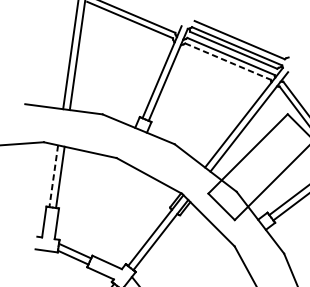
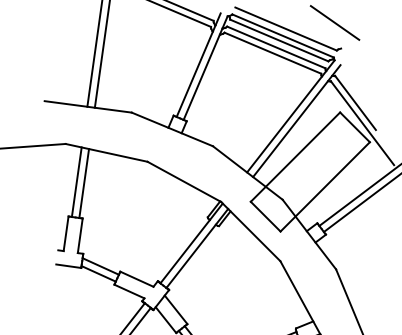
line: (282, 34) -> (334, 22), added
line: (228, 61) -> (273, 53), dashed -> solid
line: (53, 176) -> (76, 182), dashed -> solid

